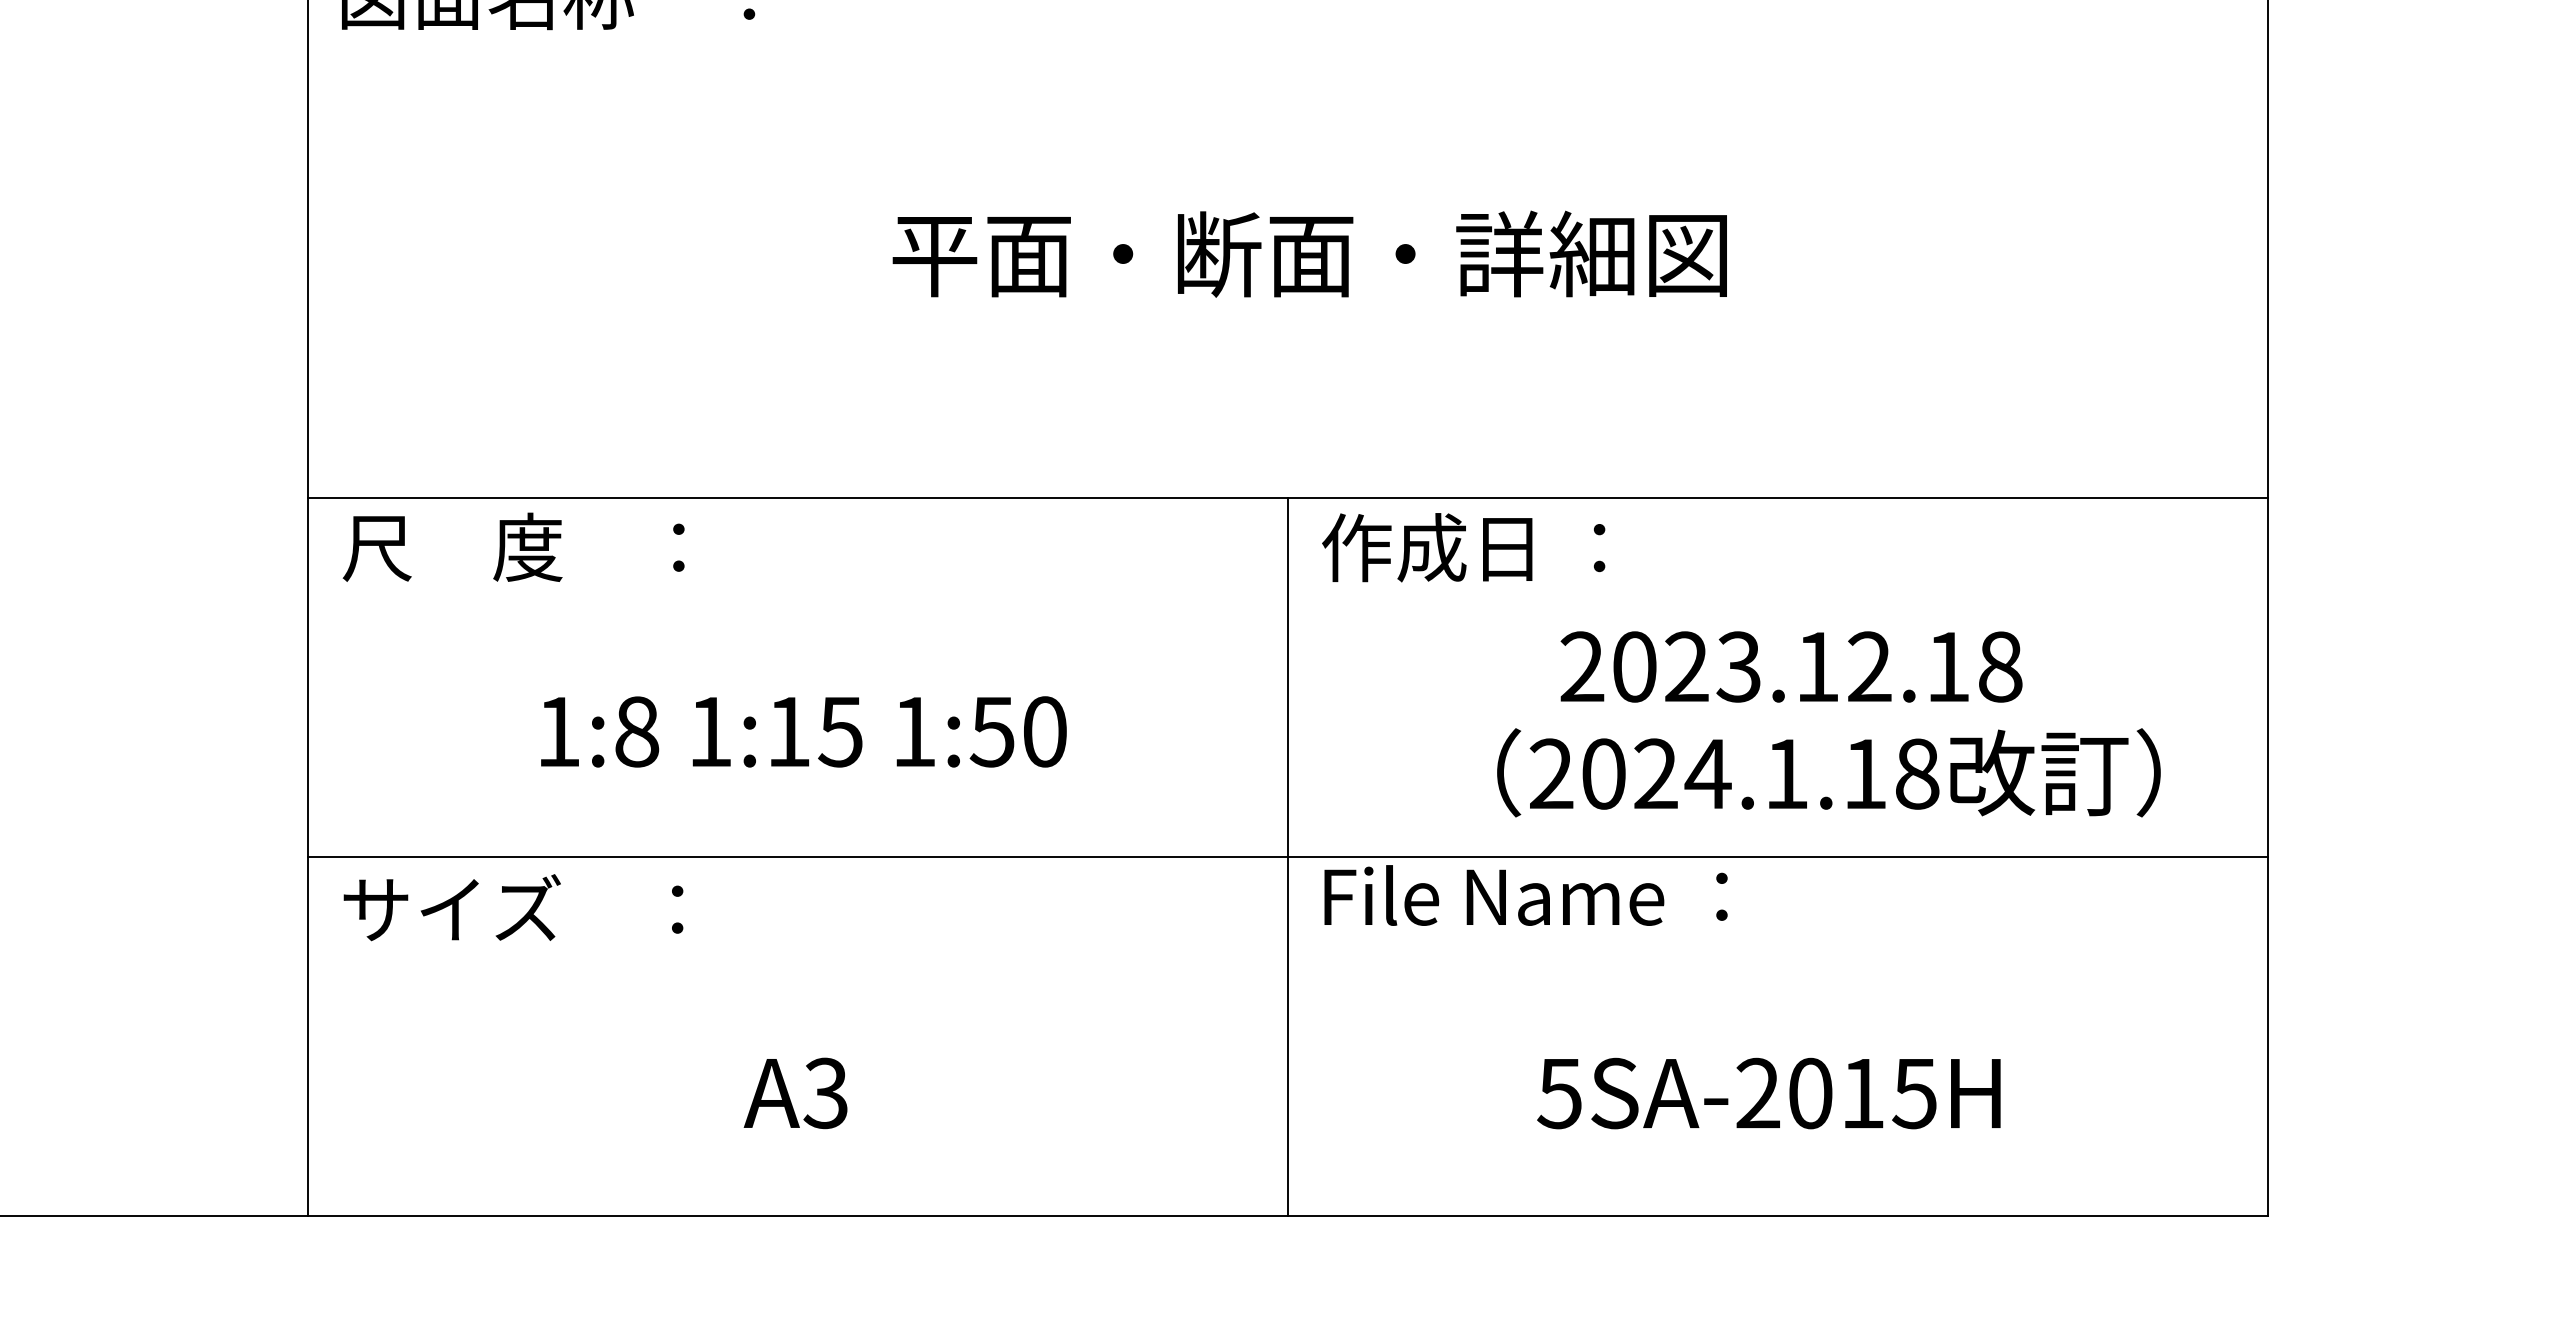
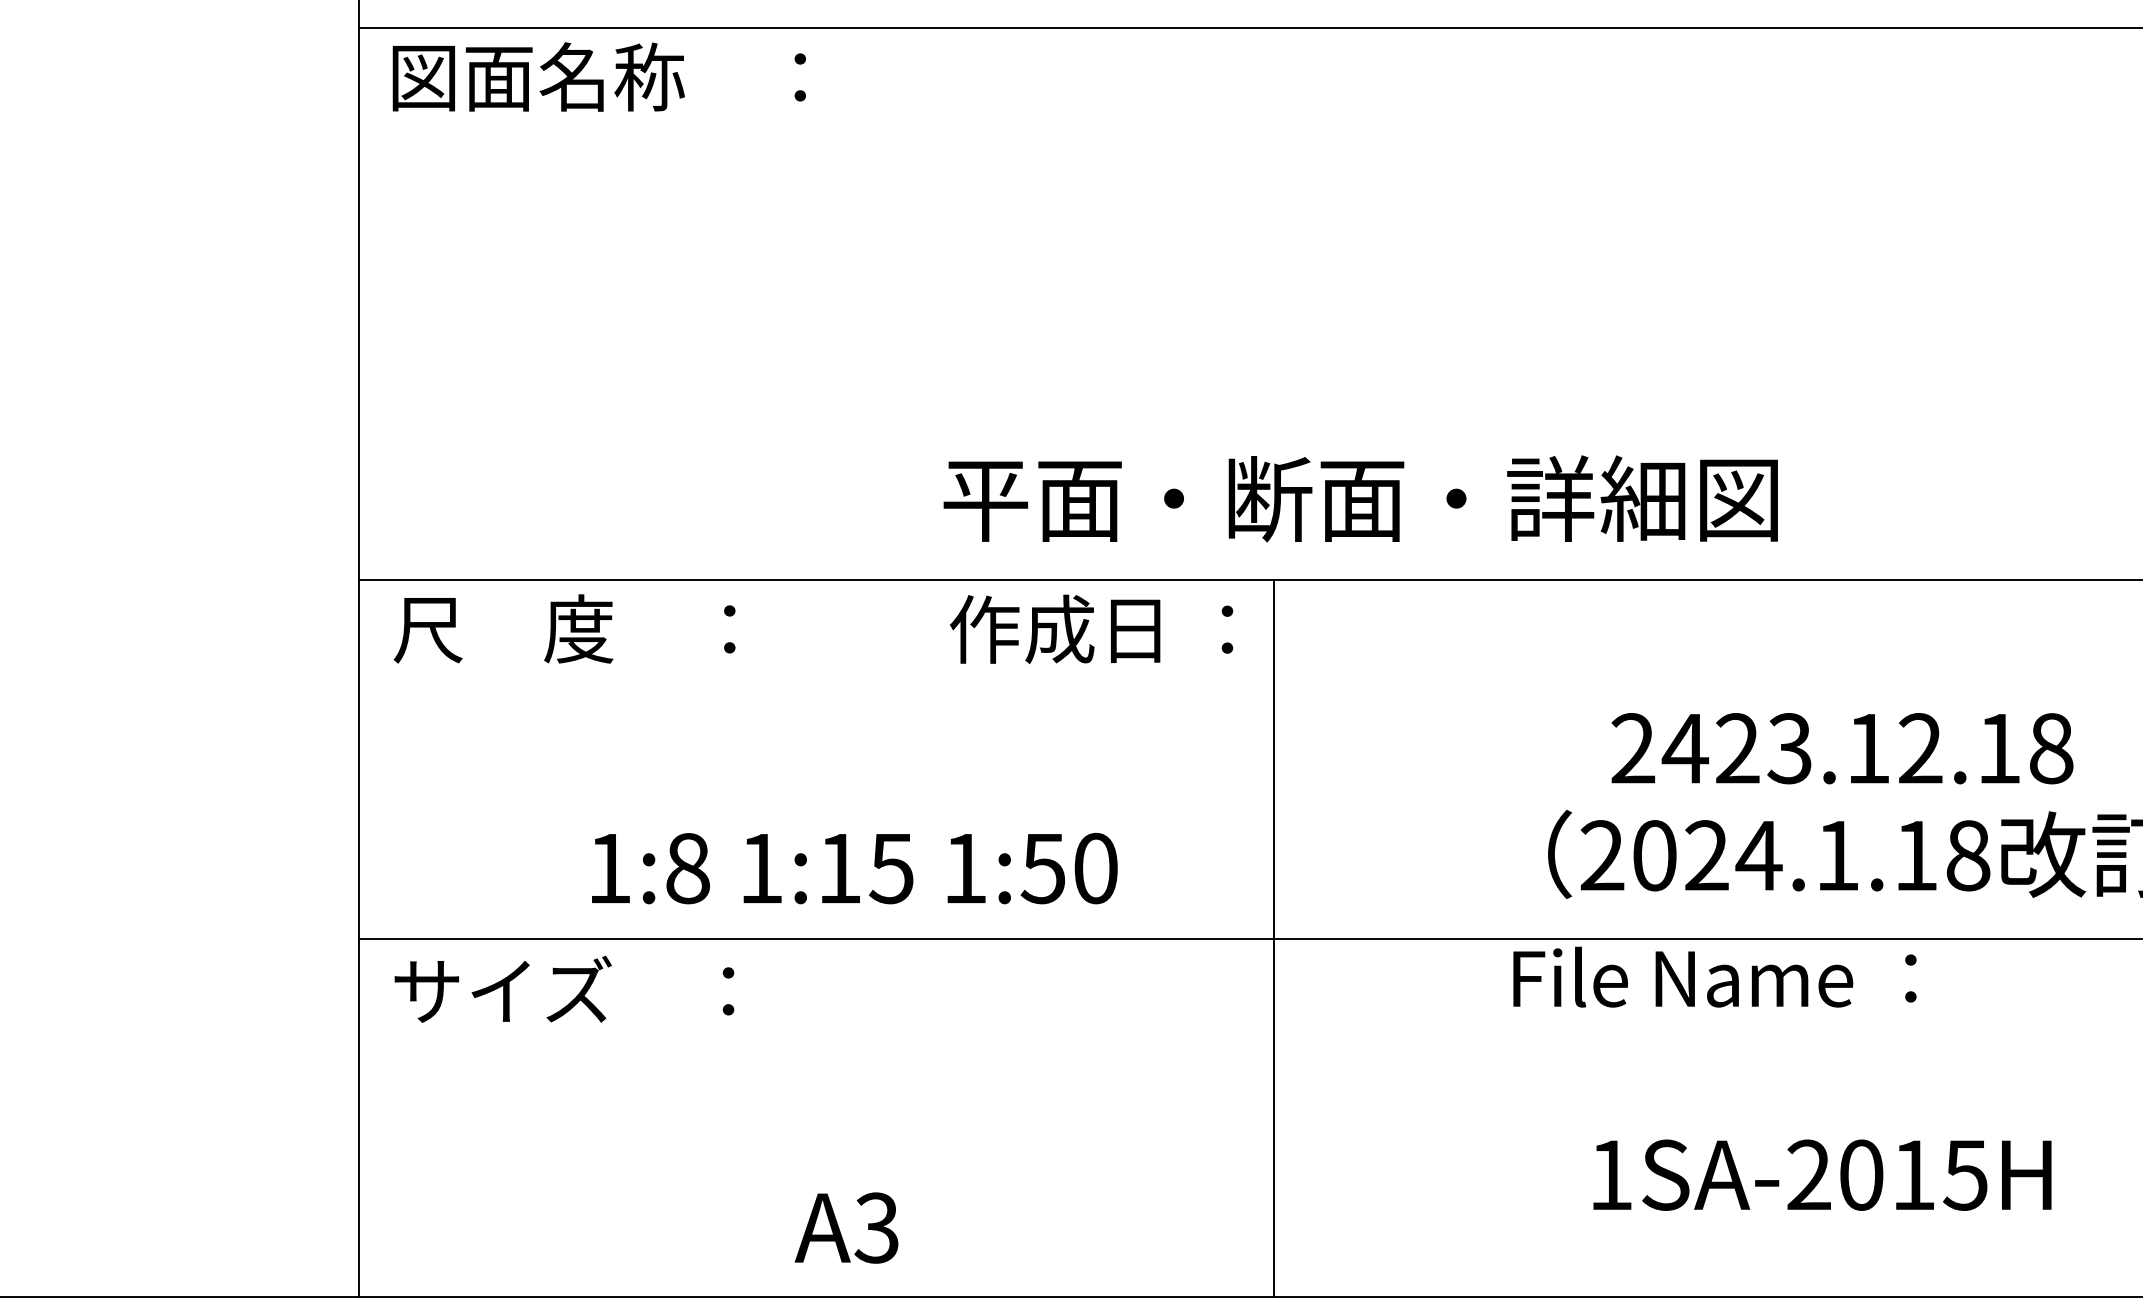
text: (1309, 253) -> (1360, 498), moved
text: (1463, 547) -> (1091, 629), moved
text: (1634, 666) -> (1685, 748), 2023.12.18 -> 2423.12.18
text: (803, 731) -> (854, 868), moved
line: (1288, 856) -> (1274, 938), moved
text: (1525, 895) -> (1714, 977), moved
text: (795, 1093) -> (846, 1228), moved
text: (1559, 1094) -> (1610, 1176), 5SA-2015H -> 1SA-2015H

